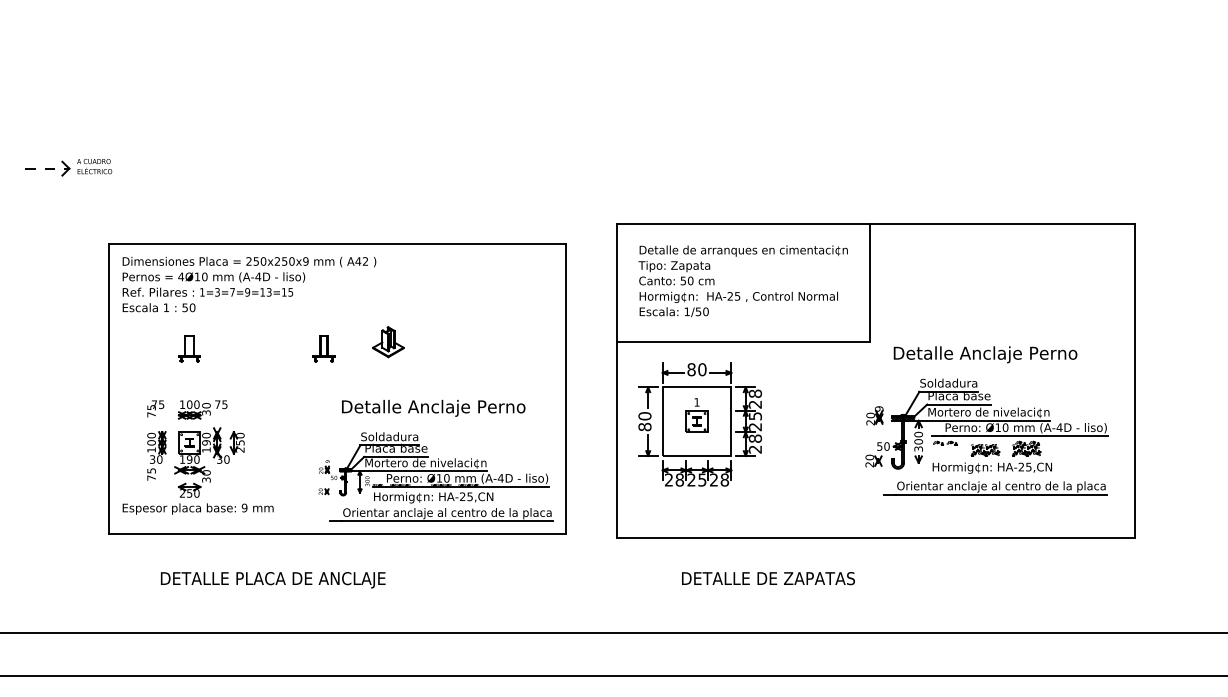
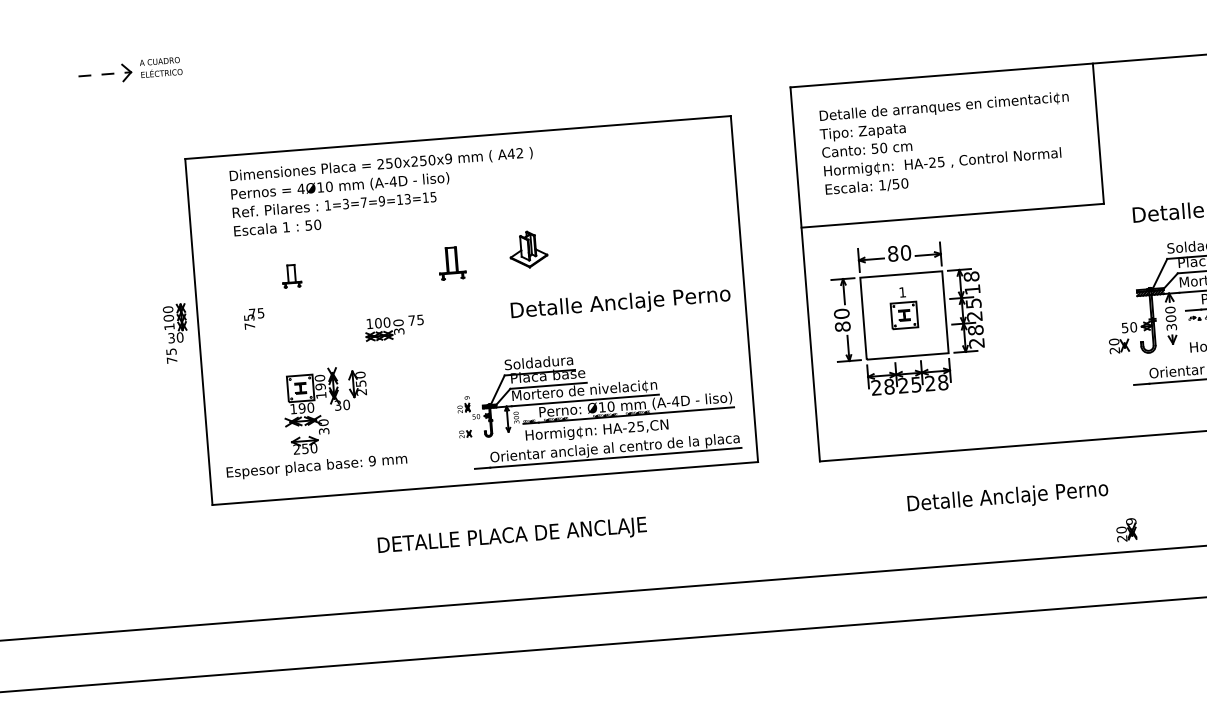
text: (249, 284) -> (383, 191), moved
part: (189, 348) -> (291, 275), size x0.7
text: (754, 404) -> (971, 289), 28 -> 18
text: (433, 407) -> (620, 302), moved
text: (155, 408) -> (254, 318), moved
part: (202, 409) -> (394, 327), moved
part: (874, 415) -> (1126, 529), moved
part: (156, 455) -> (175, 332), moved
text: (768, 579) -> (1004, 497), DETALLE DE ZAPATAS -> Detalle Anclaje Perno
text: (273, 580) -> (512, 537), moved

